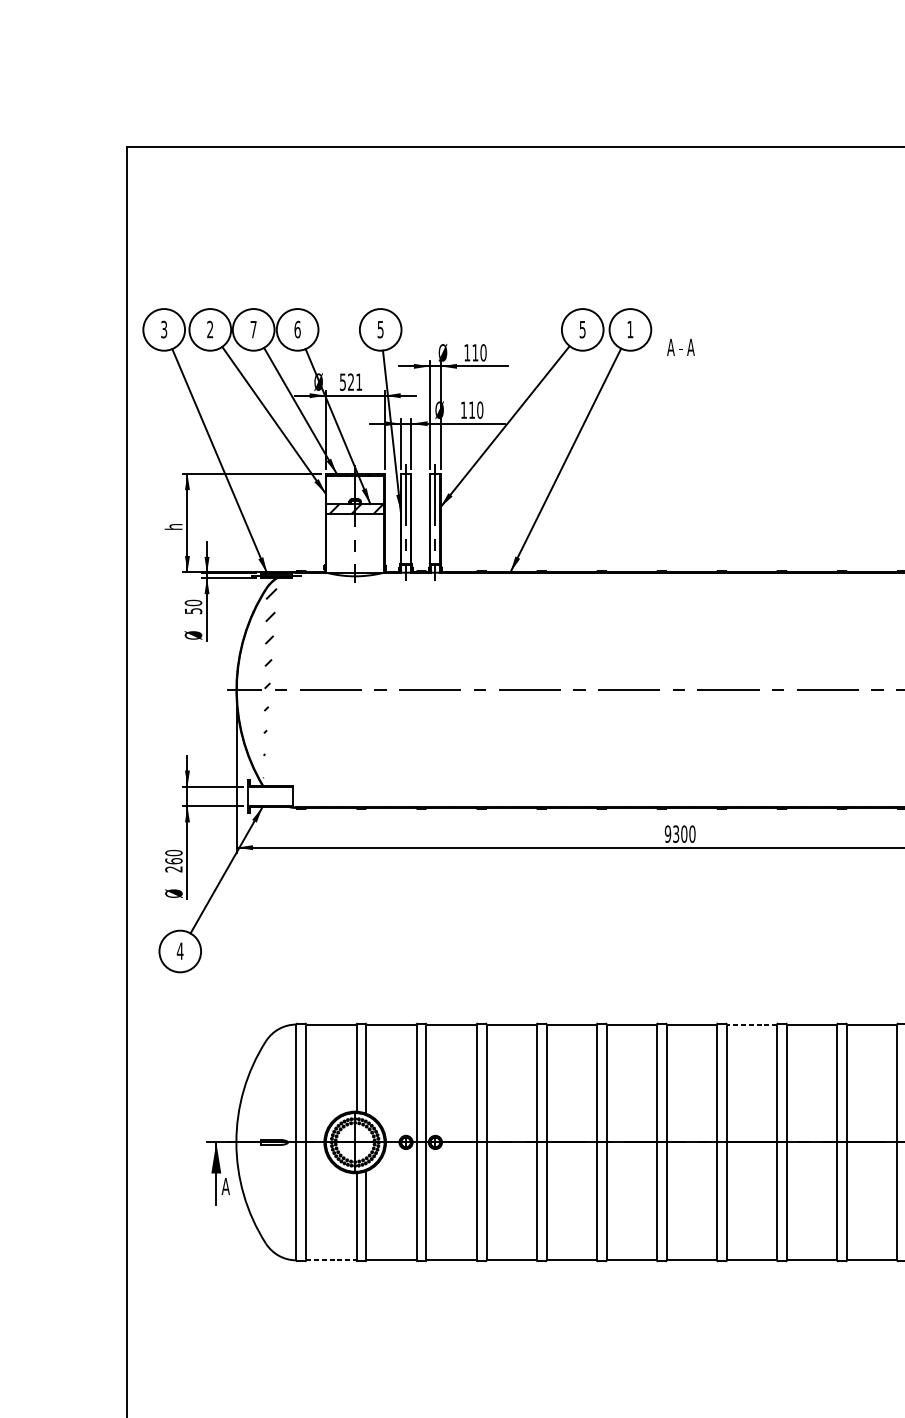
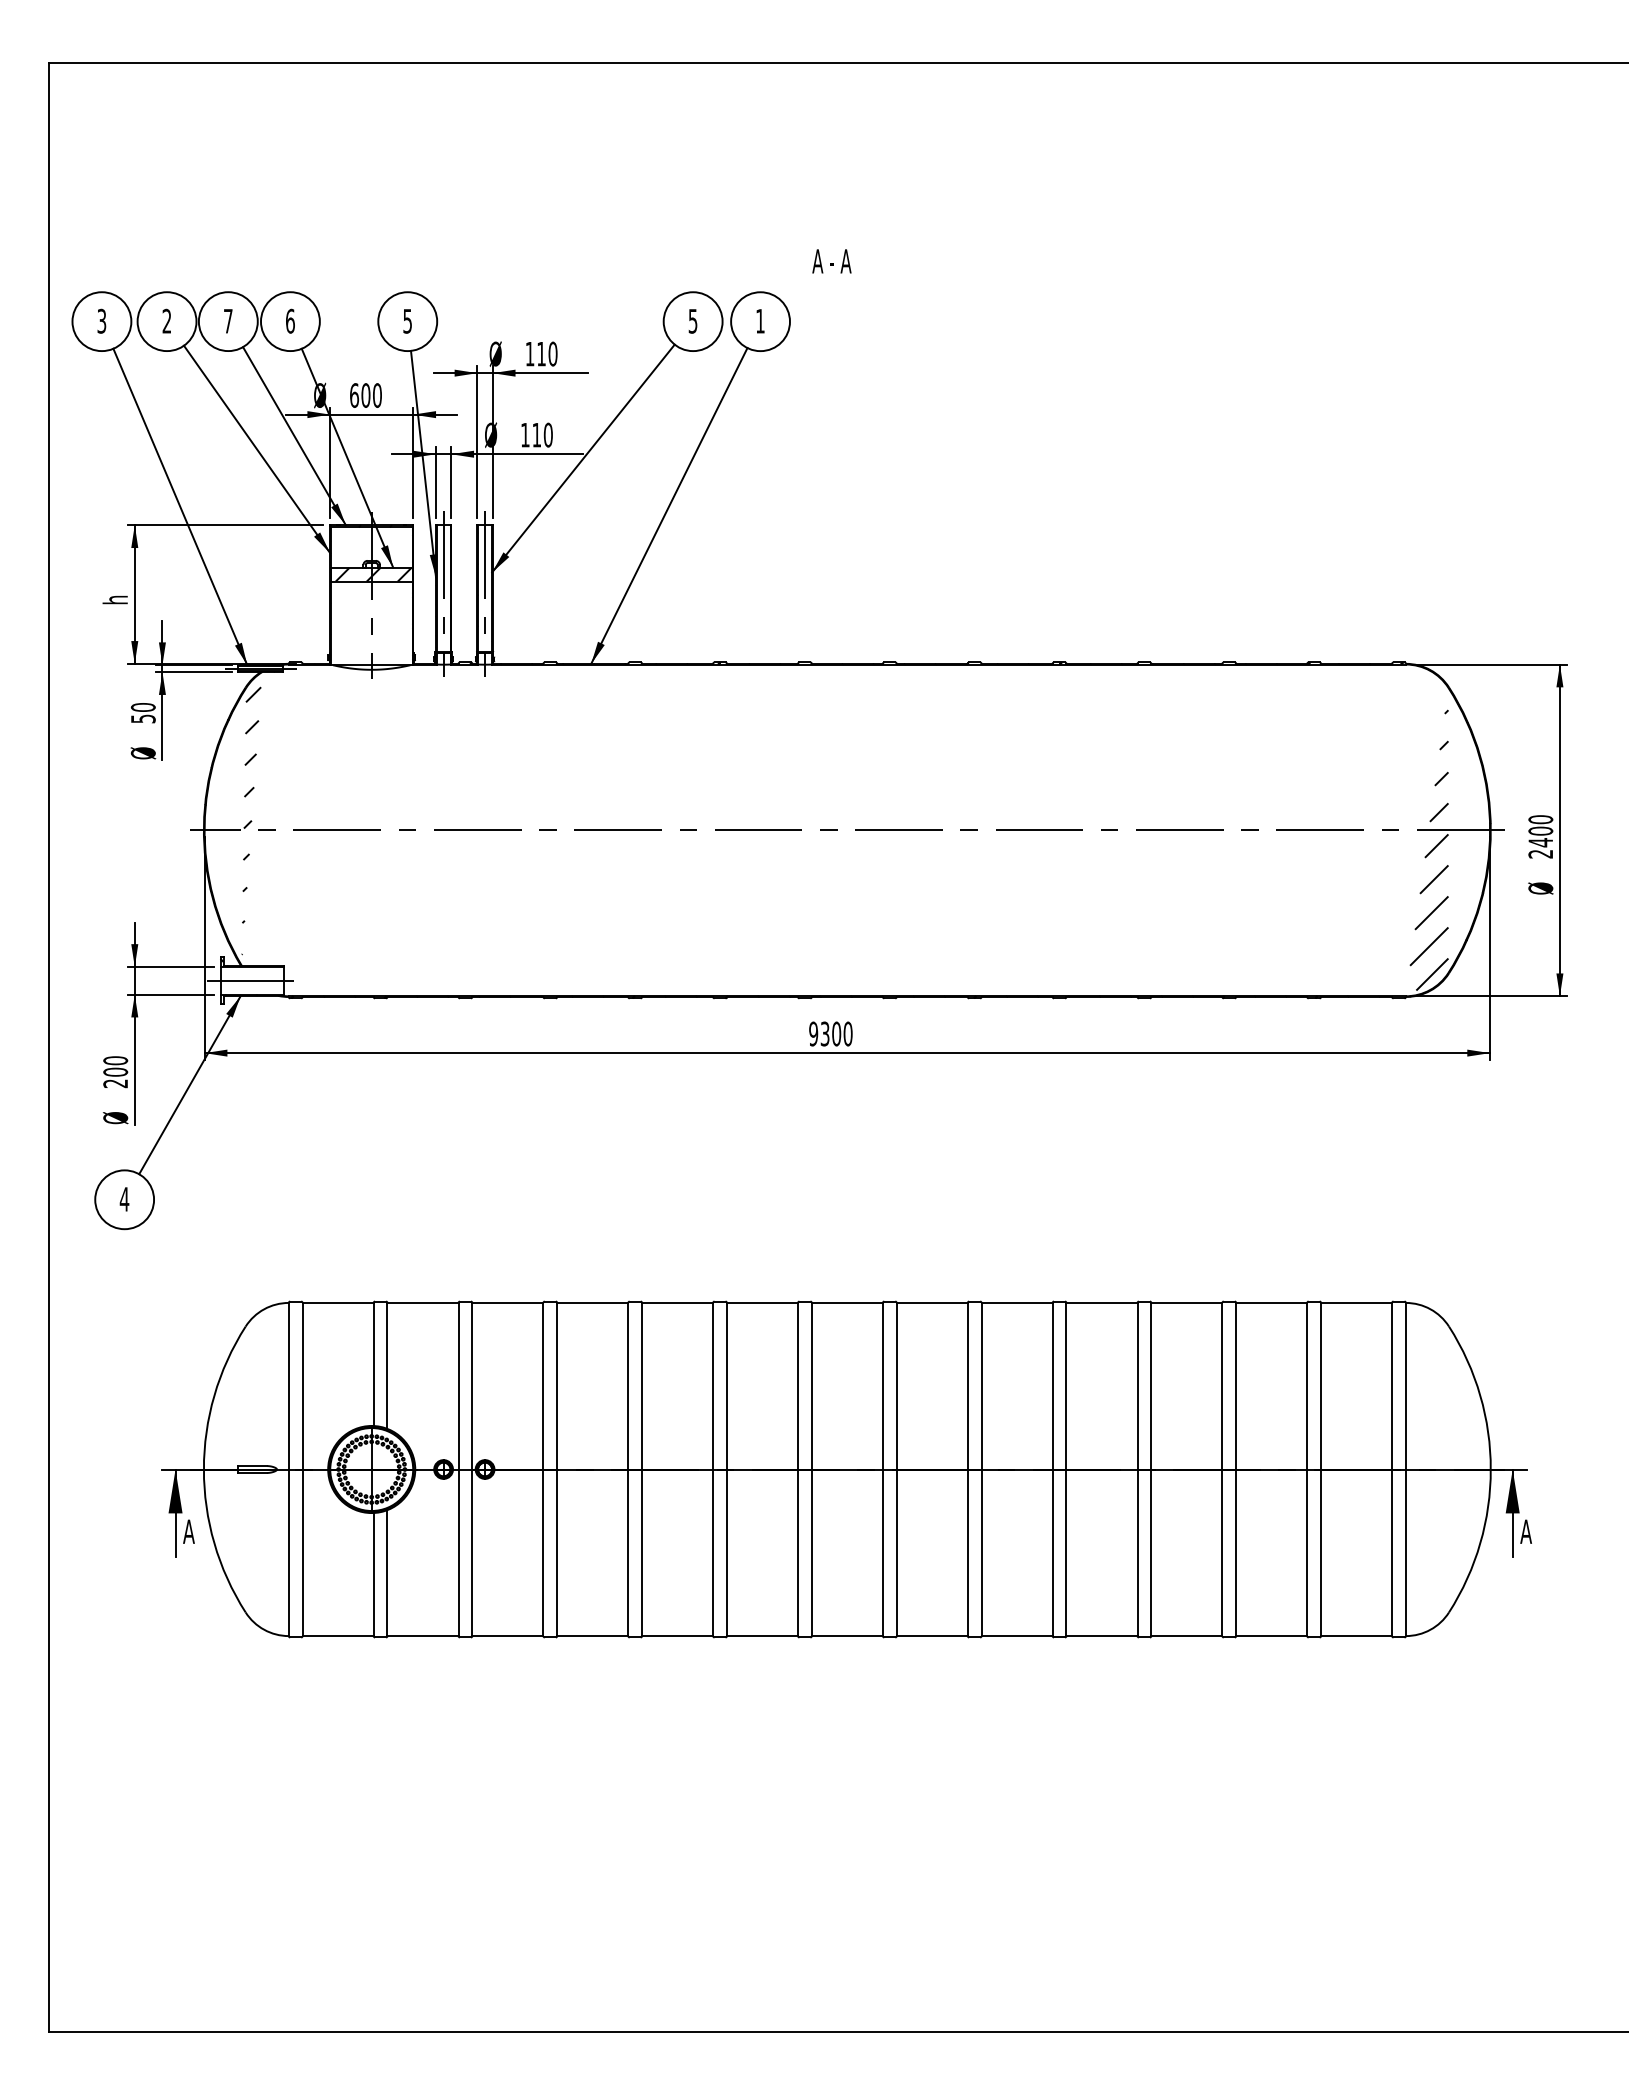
text: (680, 347) -> (831, 261), moved
text: (350, 382) -> (365, 395), 521 -> 600
line: (270, 796) -> (251, 980), added
text: (173, 860) -> (115, 1071), 260 -> 200
line: (752, 1024) -> (932, 1302), dashed -> solid
line: (331, 1260) -> (338, 1636), dashed -> solid

